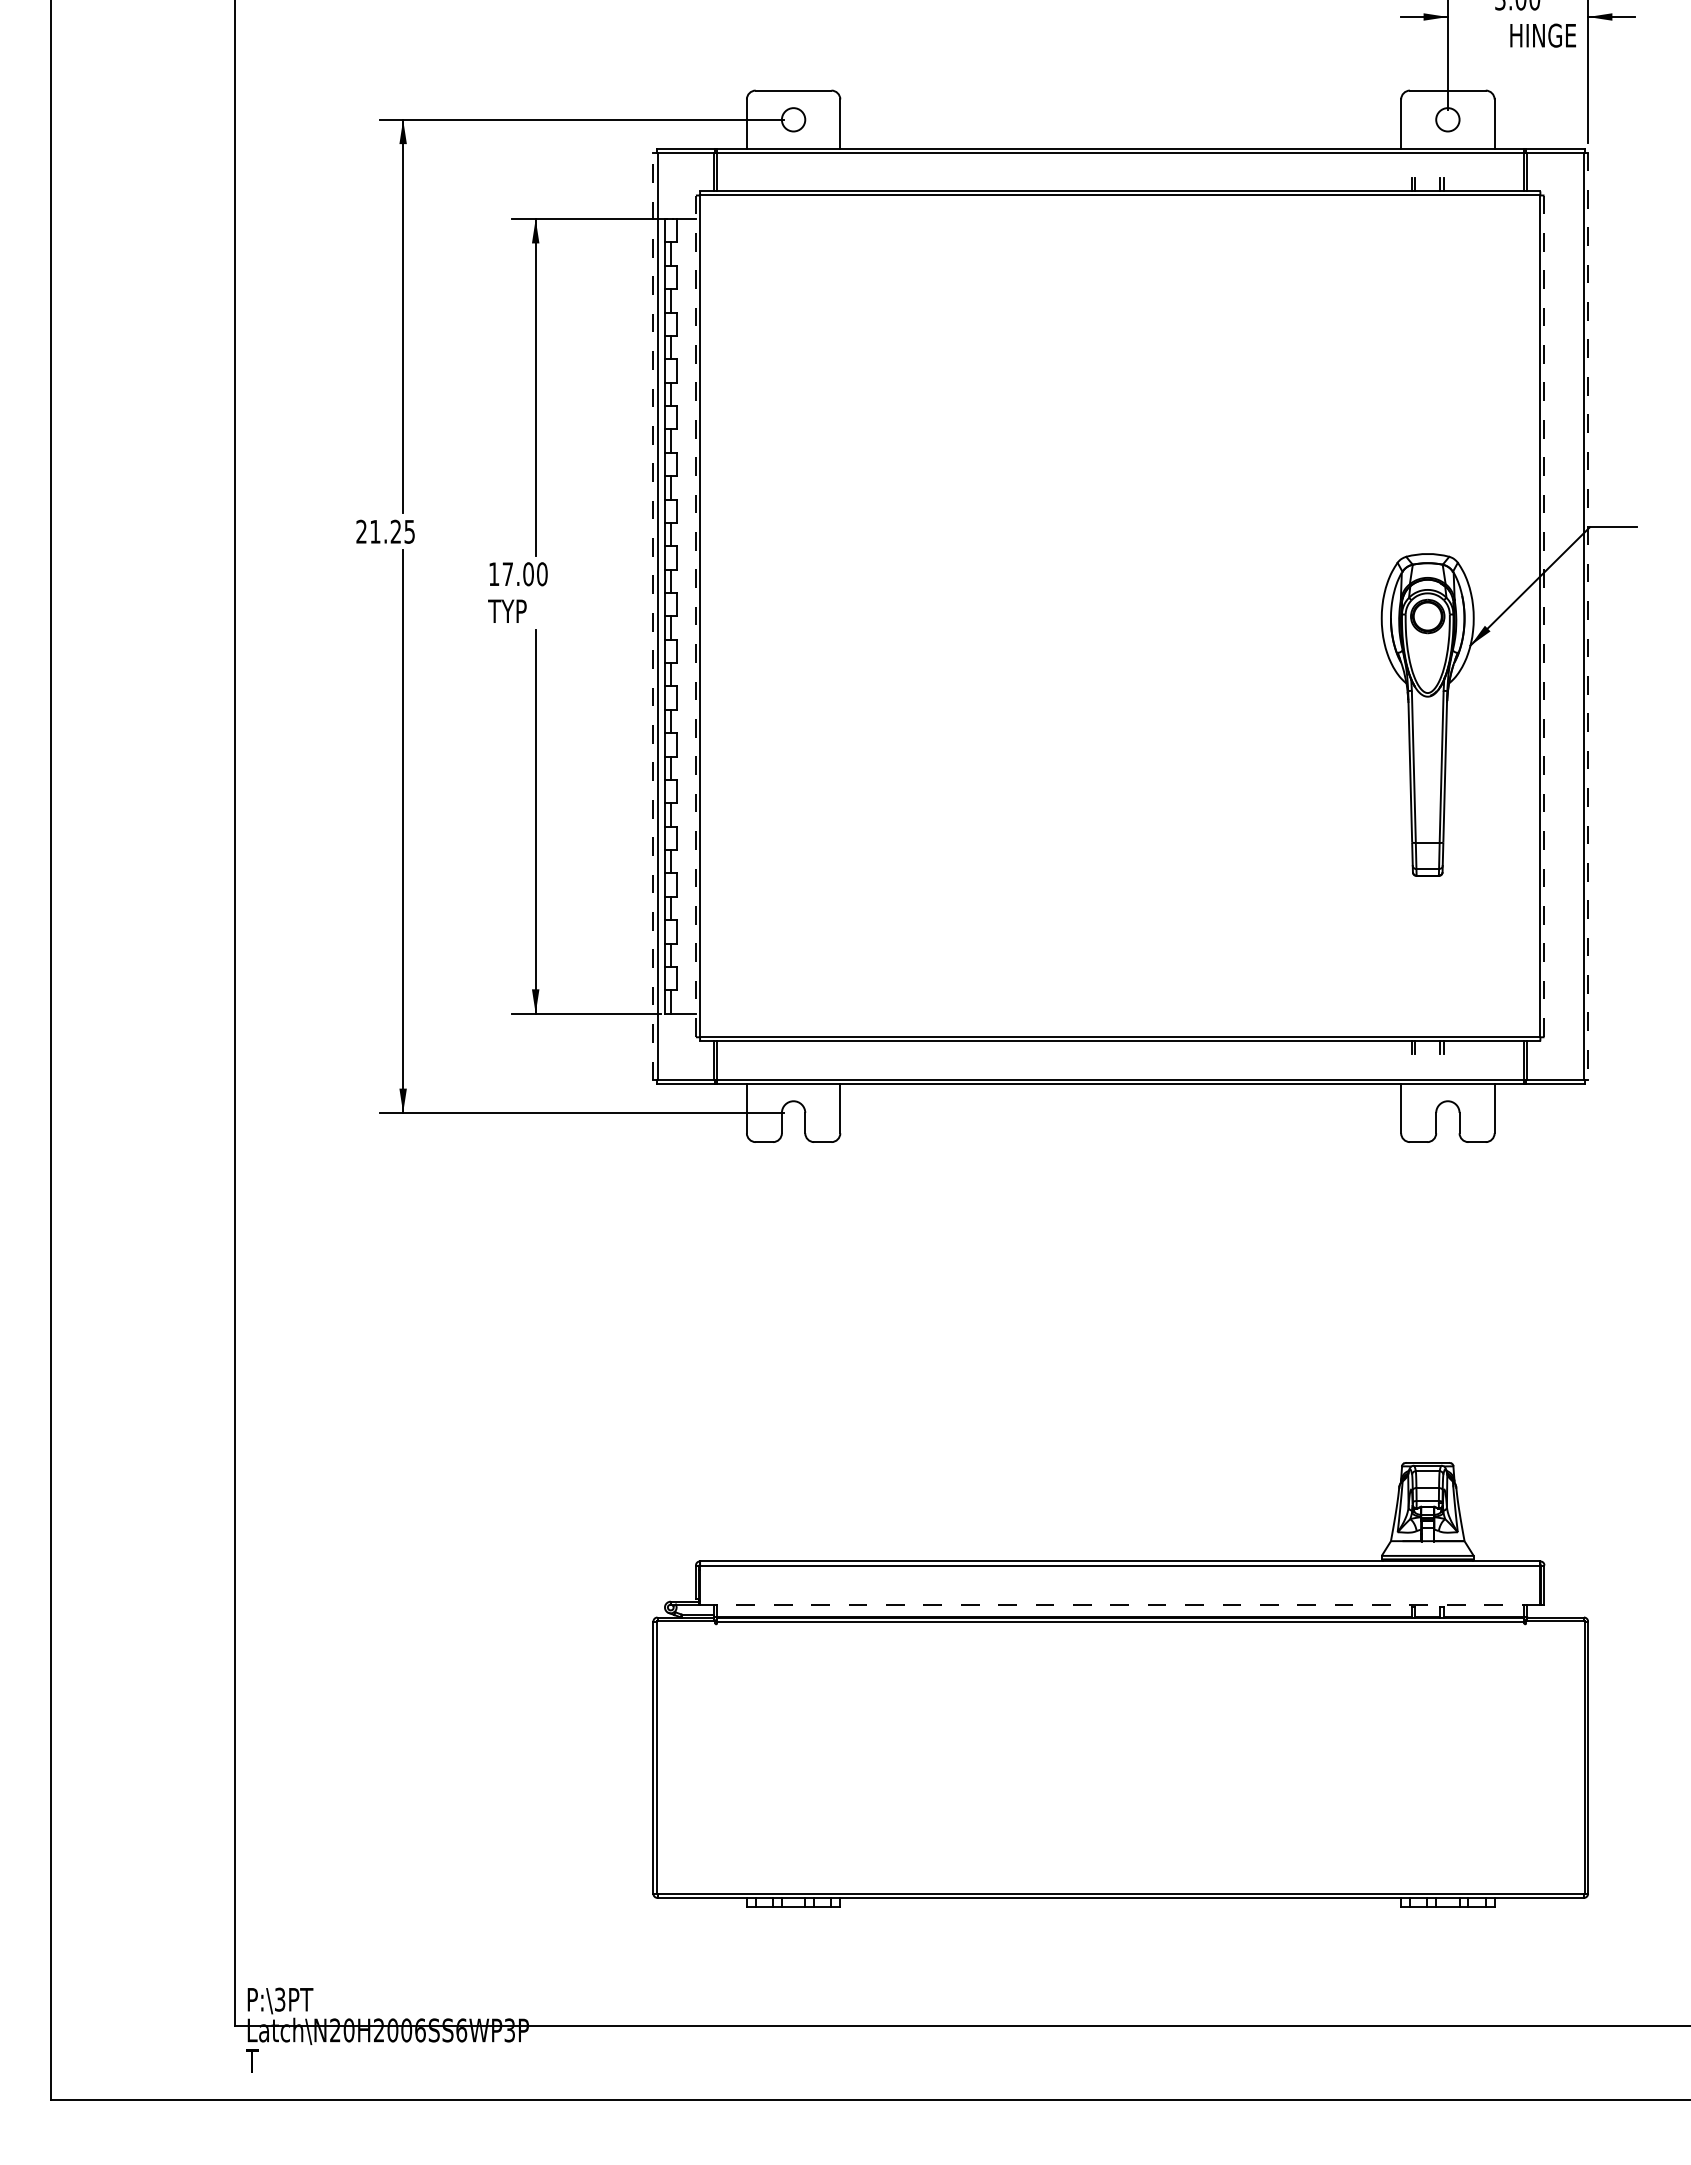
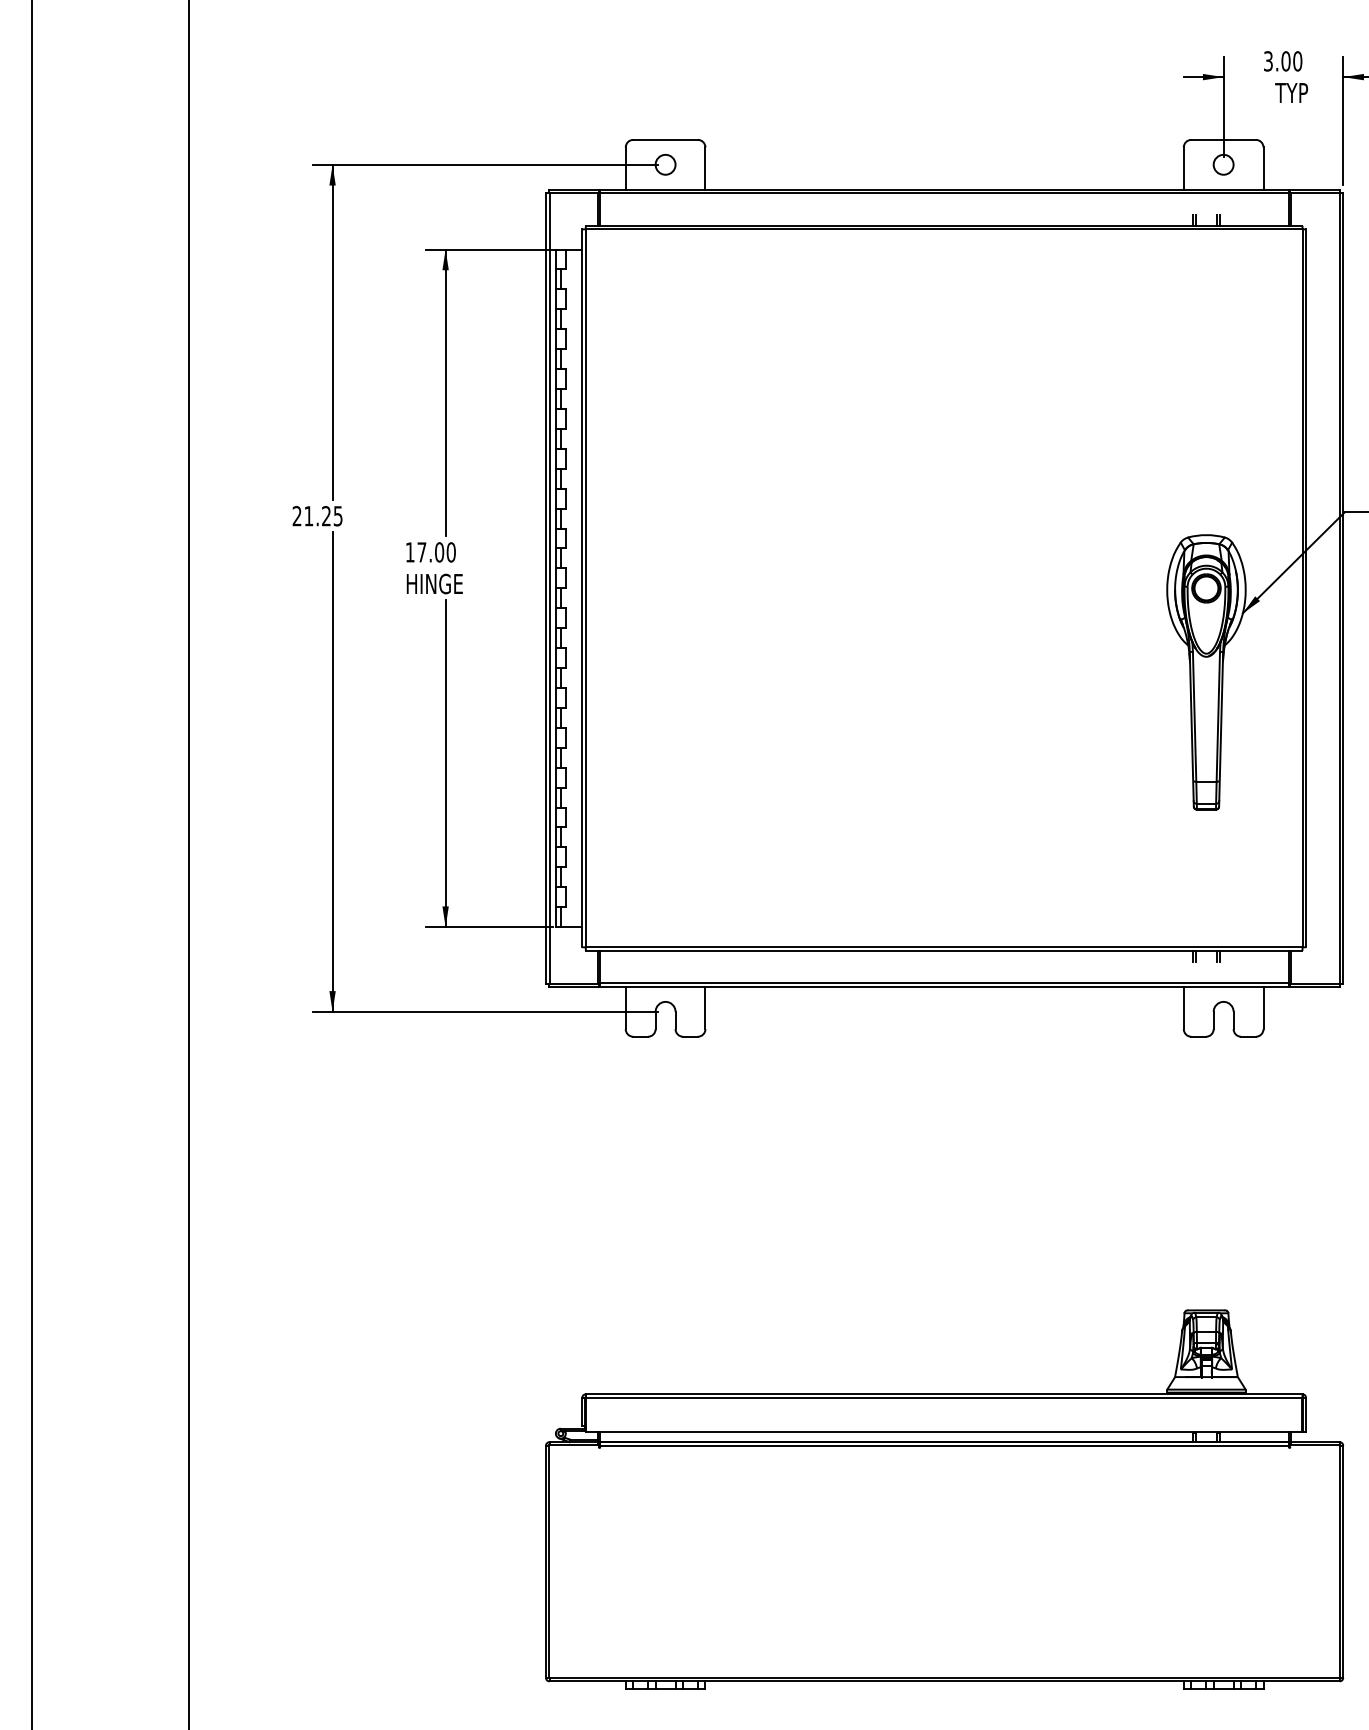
text: (1542, 35) -> (1304, 92), HINGE -> TYP
text: (521, 611) -> (433, 584), TYP -> HINGE
line: (653, 616) -> (546, 588), dashed -> solid
line: (695, 616) -> (581, 588), dashed -> solid
line: (1544, 616) -> (1306, 588), dashed -> solid
line: (1588, 616) -> (1343, 588), dashed -> solid
line: (1119, 1605) -> (943, 1431), dashed -> solid

